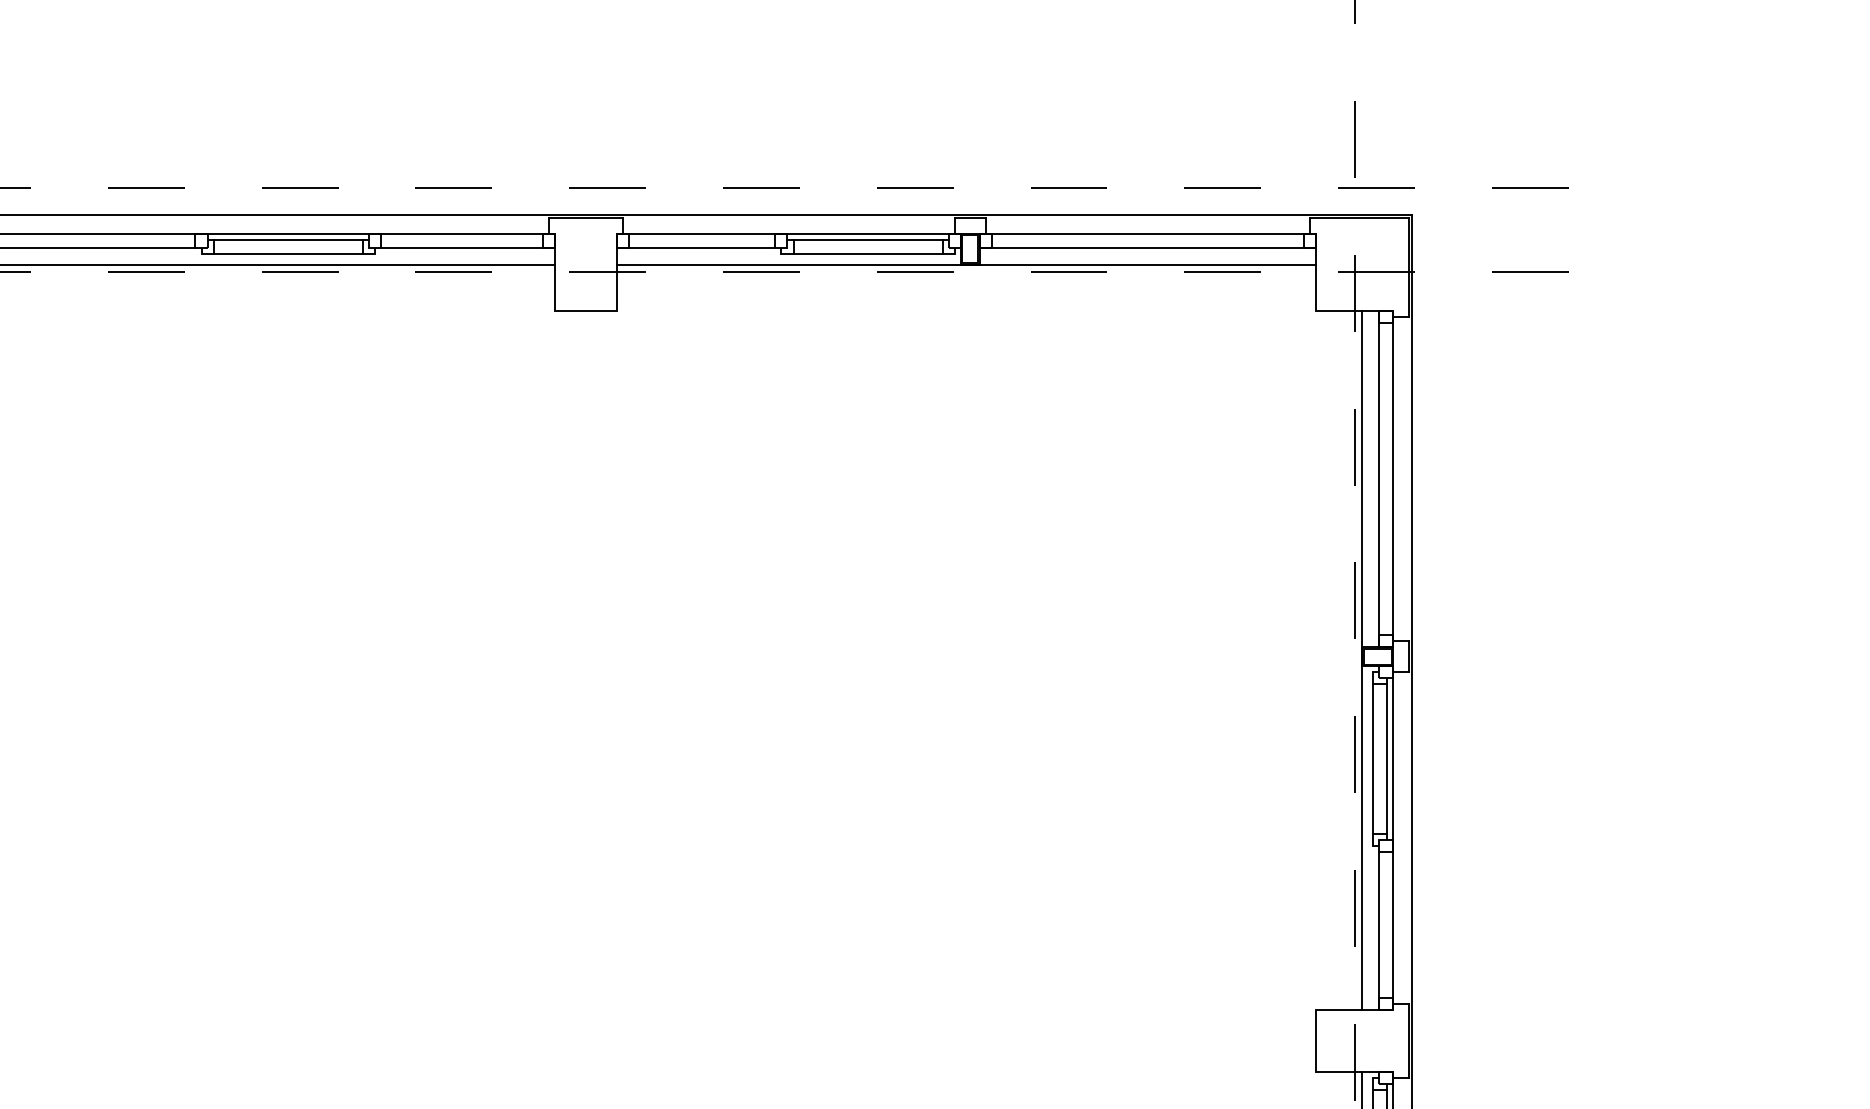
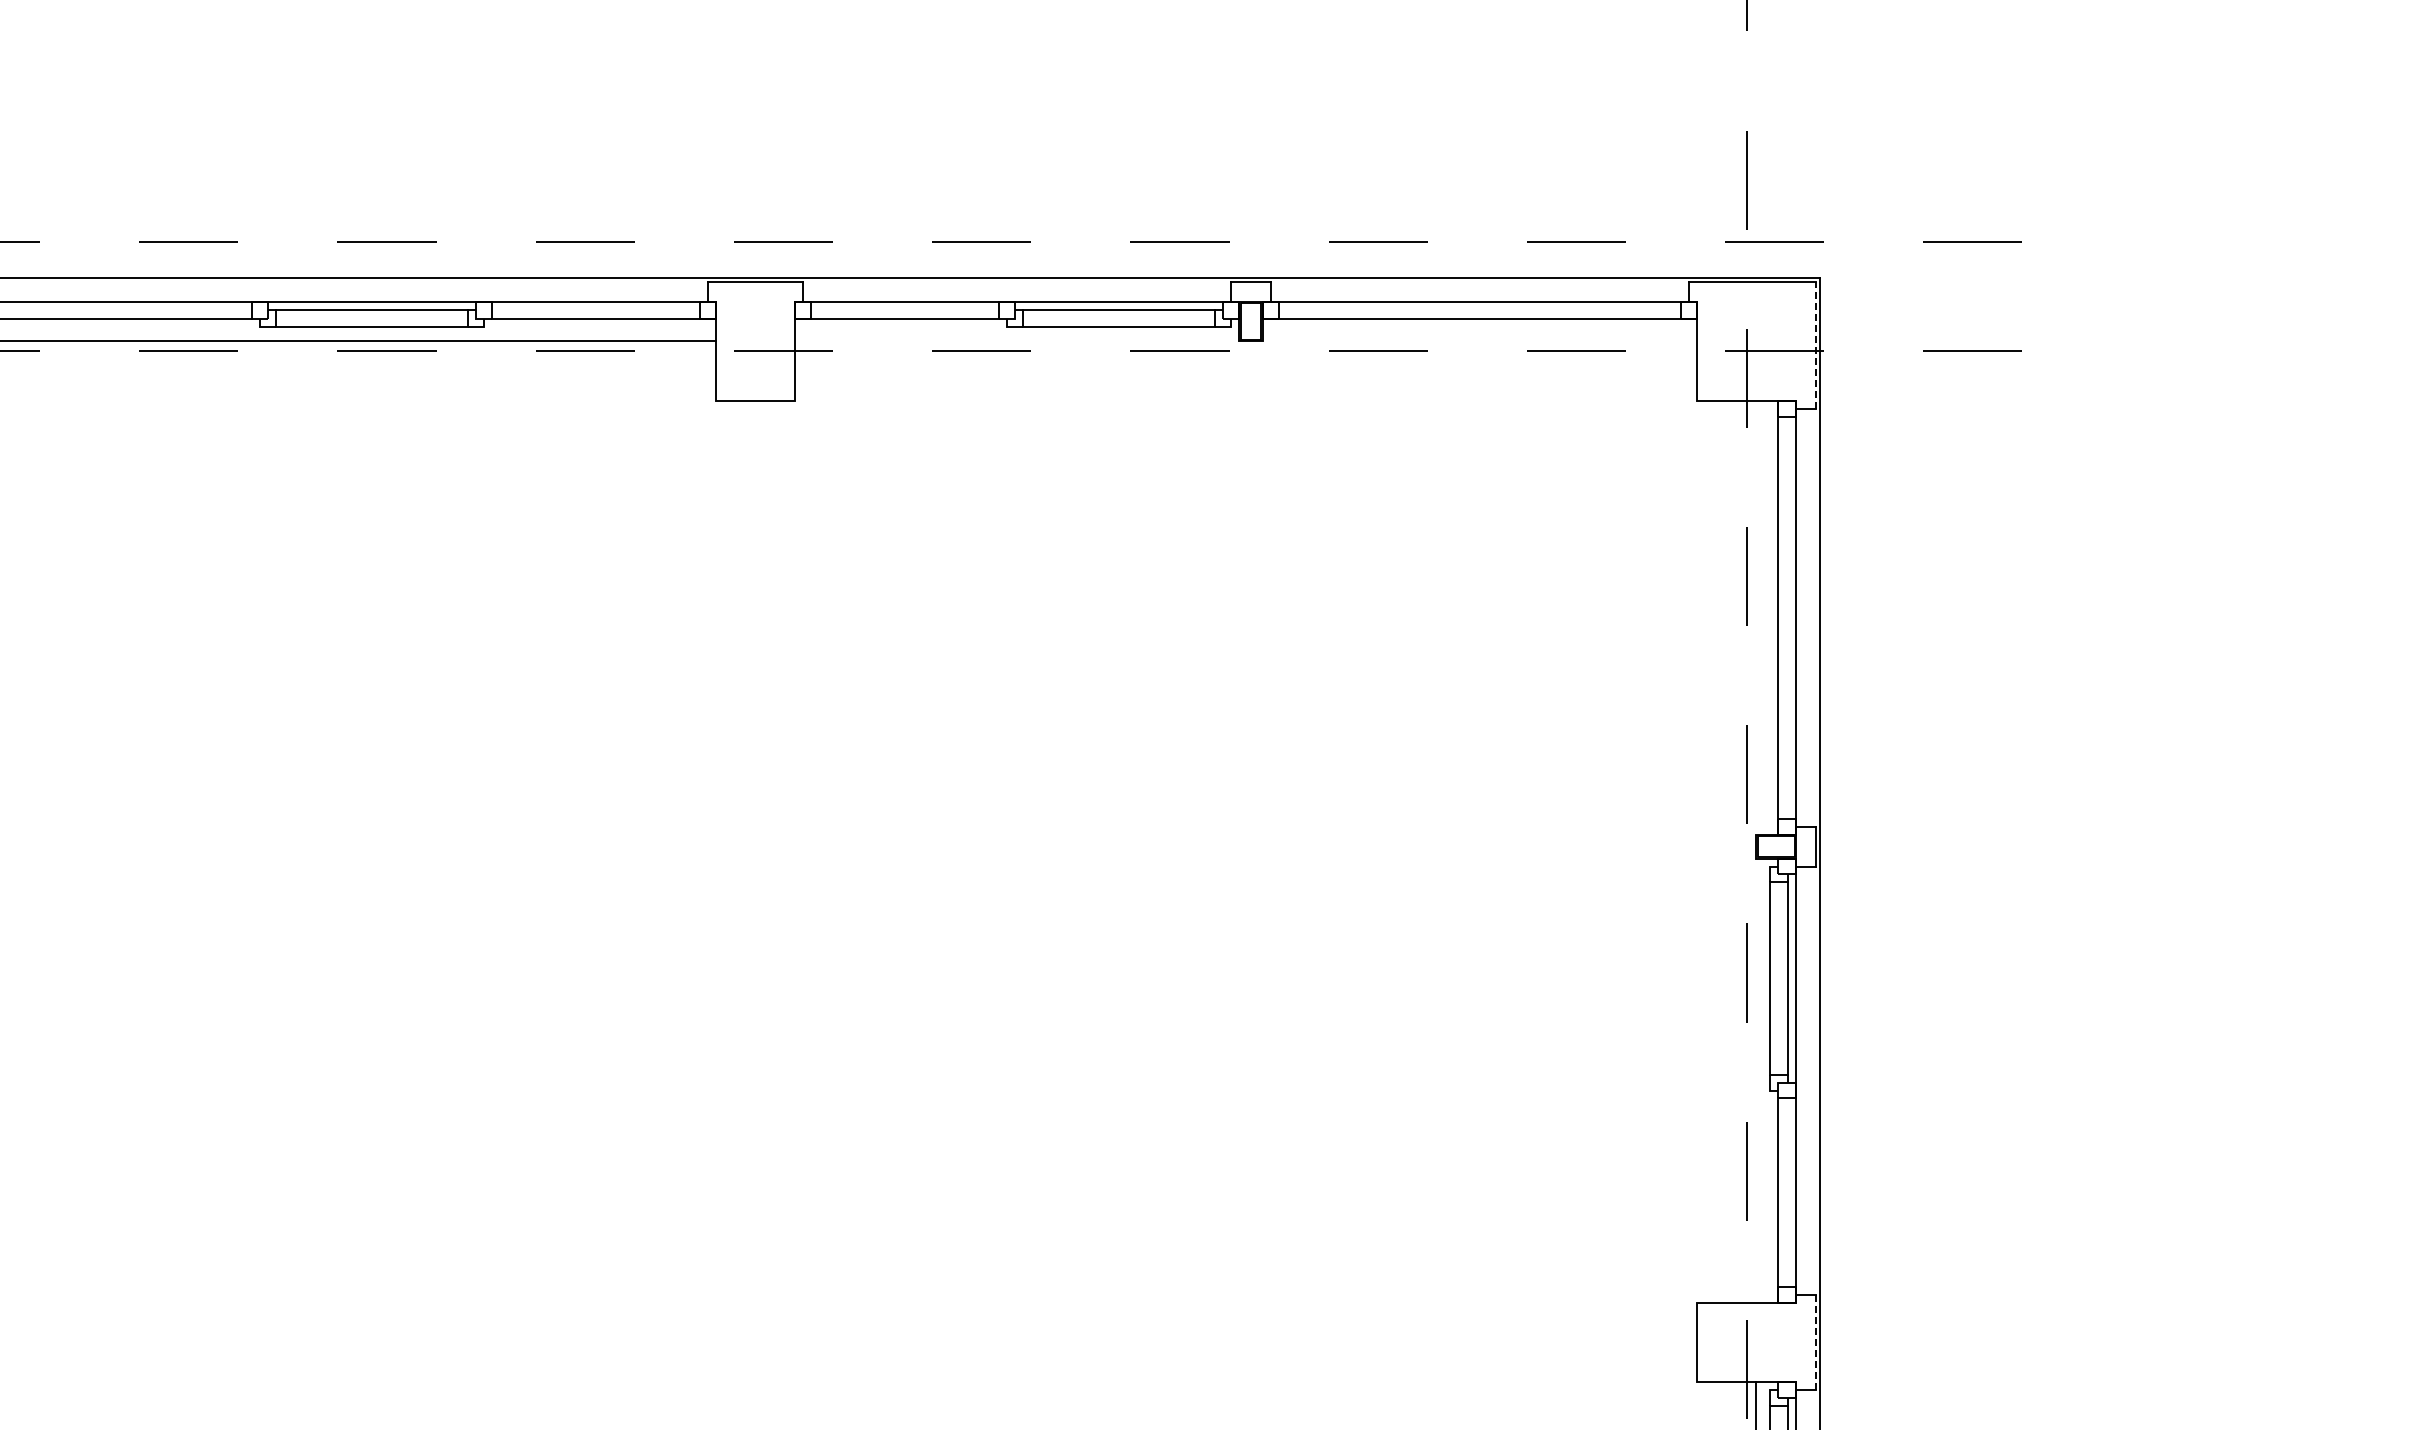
line: (966, 264) -> (1246, 341), removed
line: (1408, 267) -> (1815, 344), solid -> dashed
line: (1362, 660) -> (1756, 851), removed
line: (1408, 1041) -> (1815, 1342), solid -> dashed

